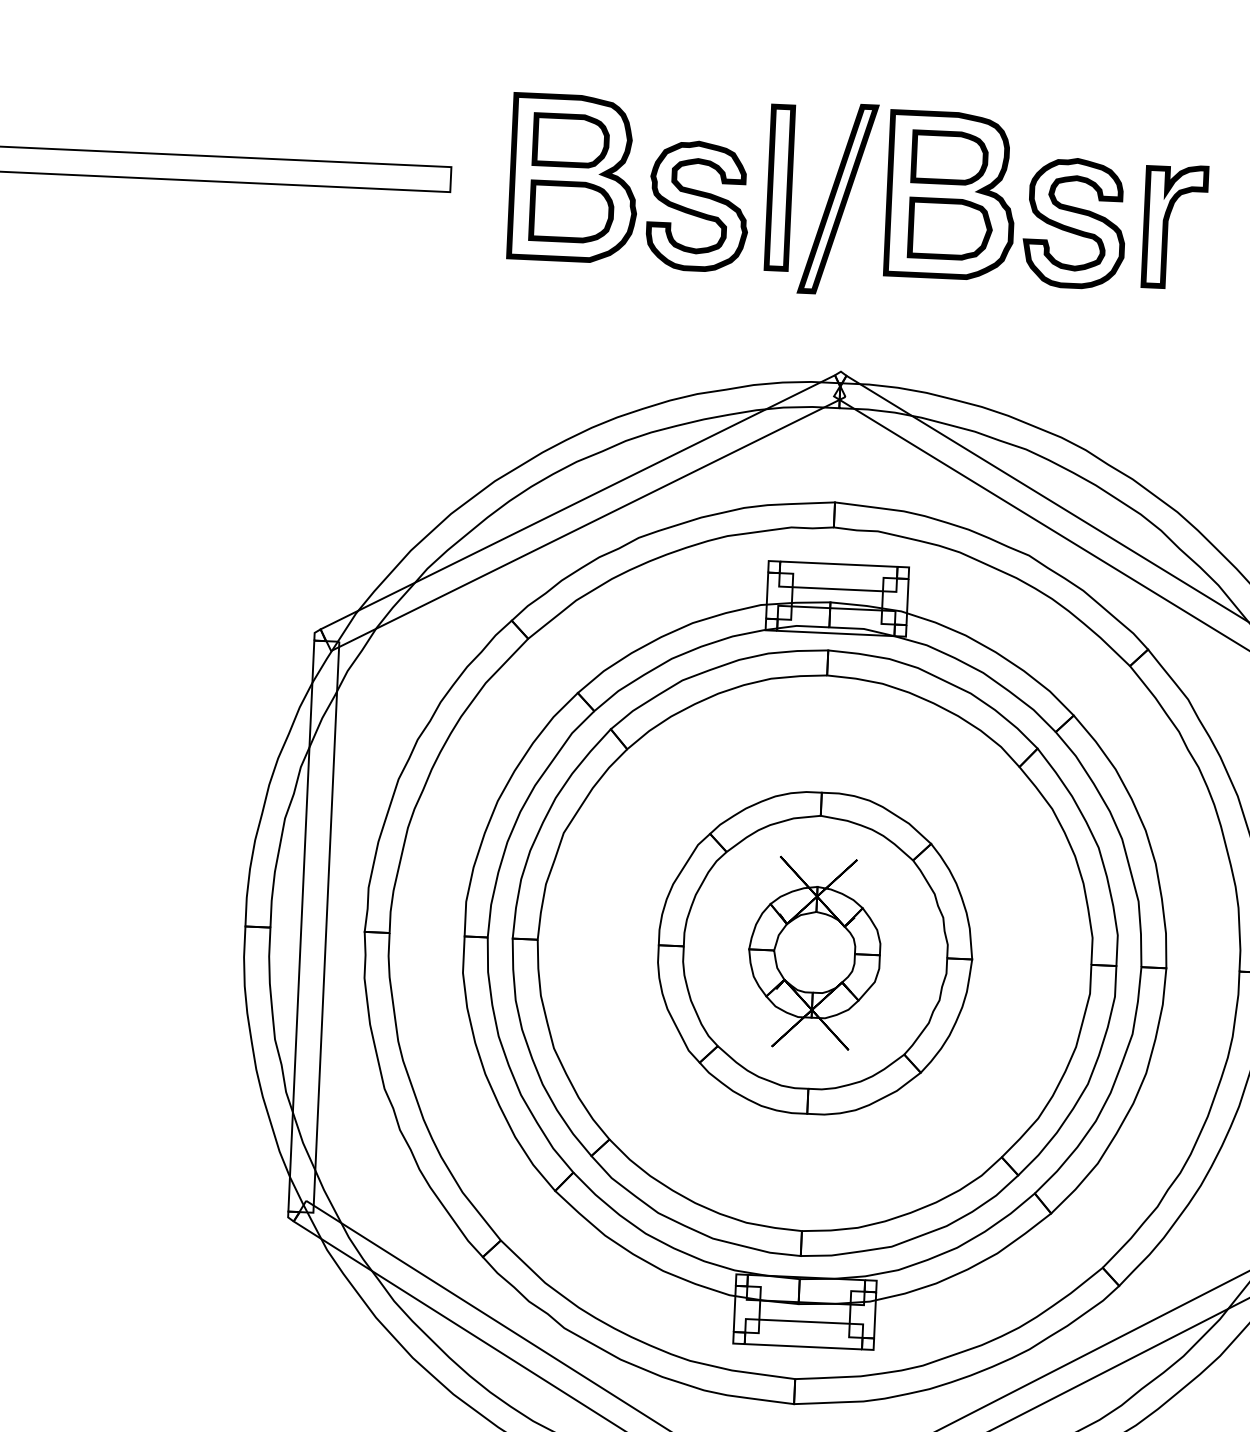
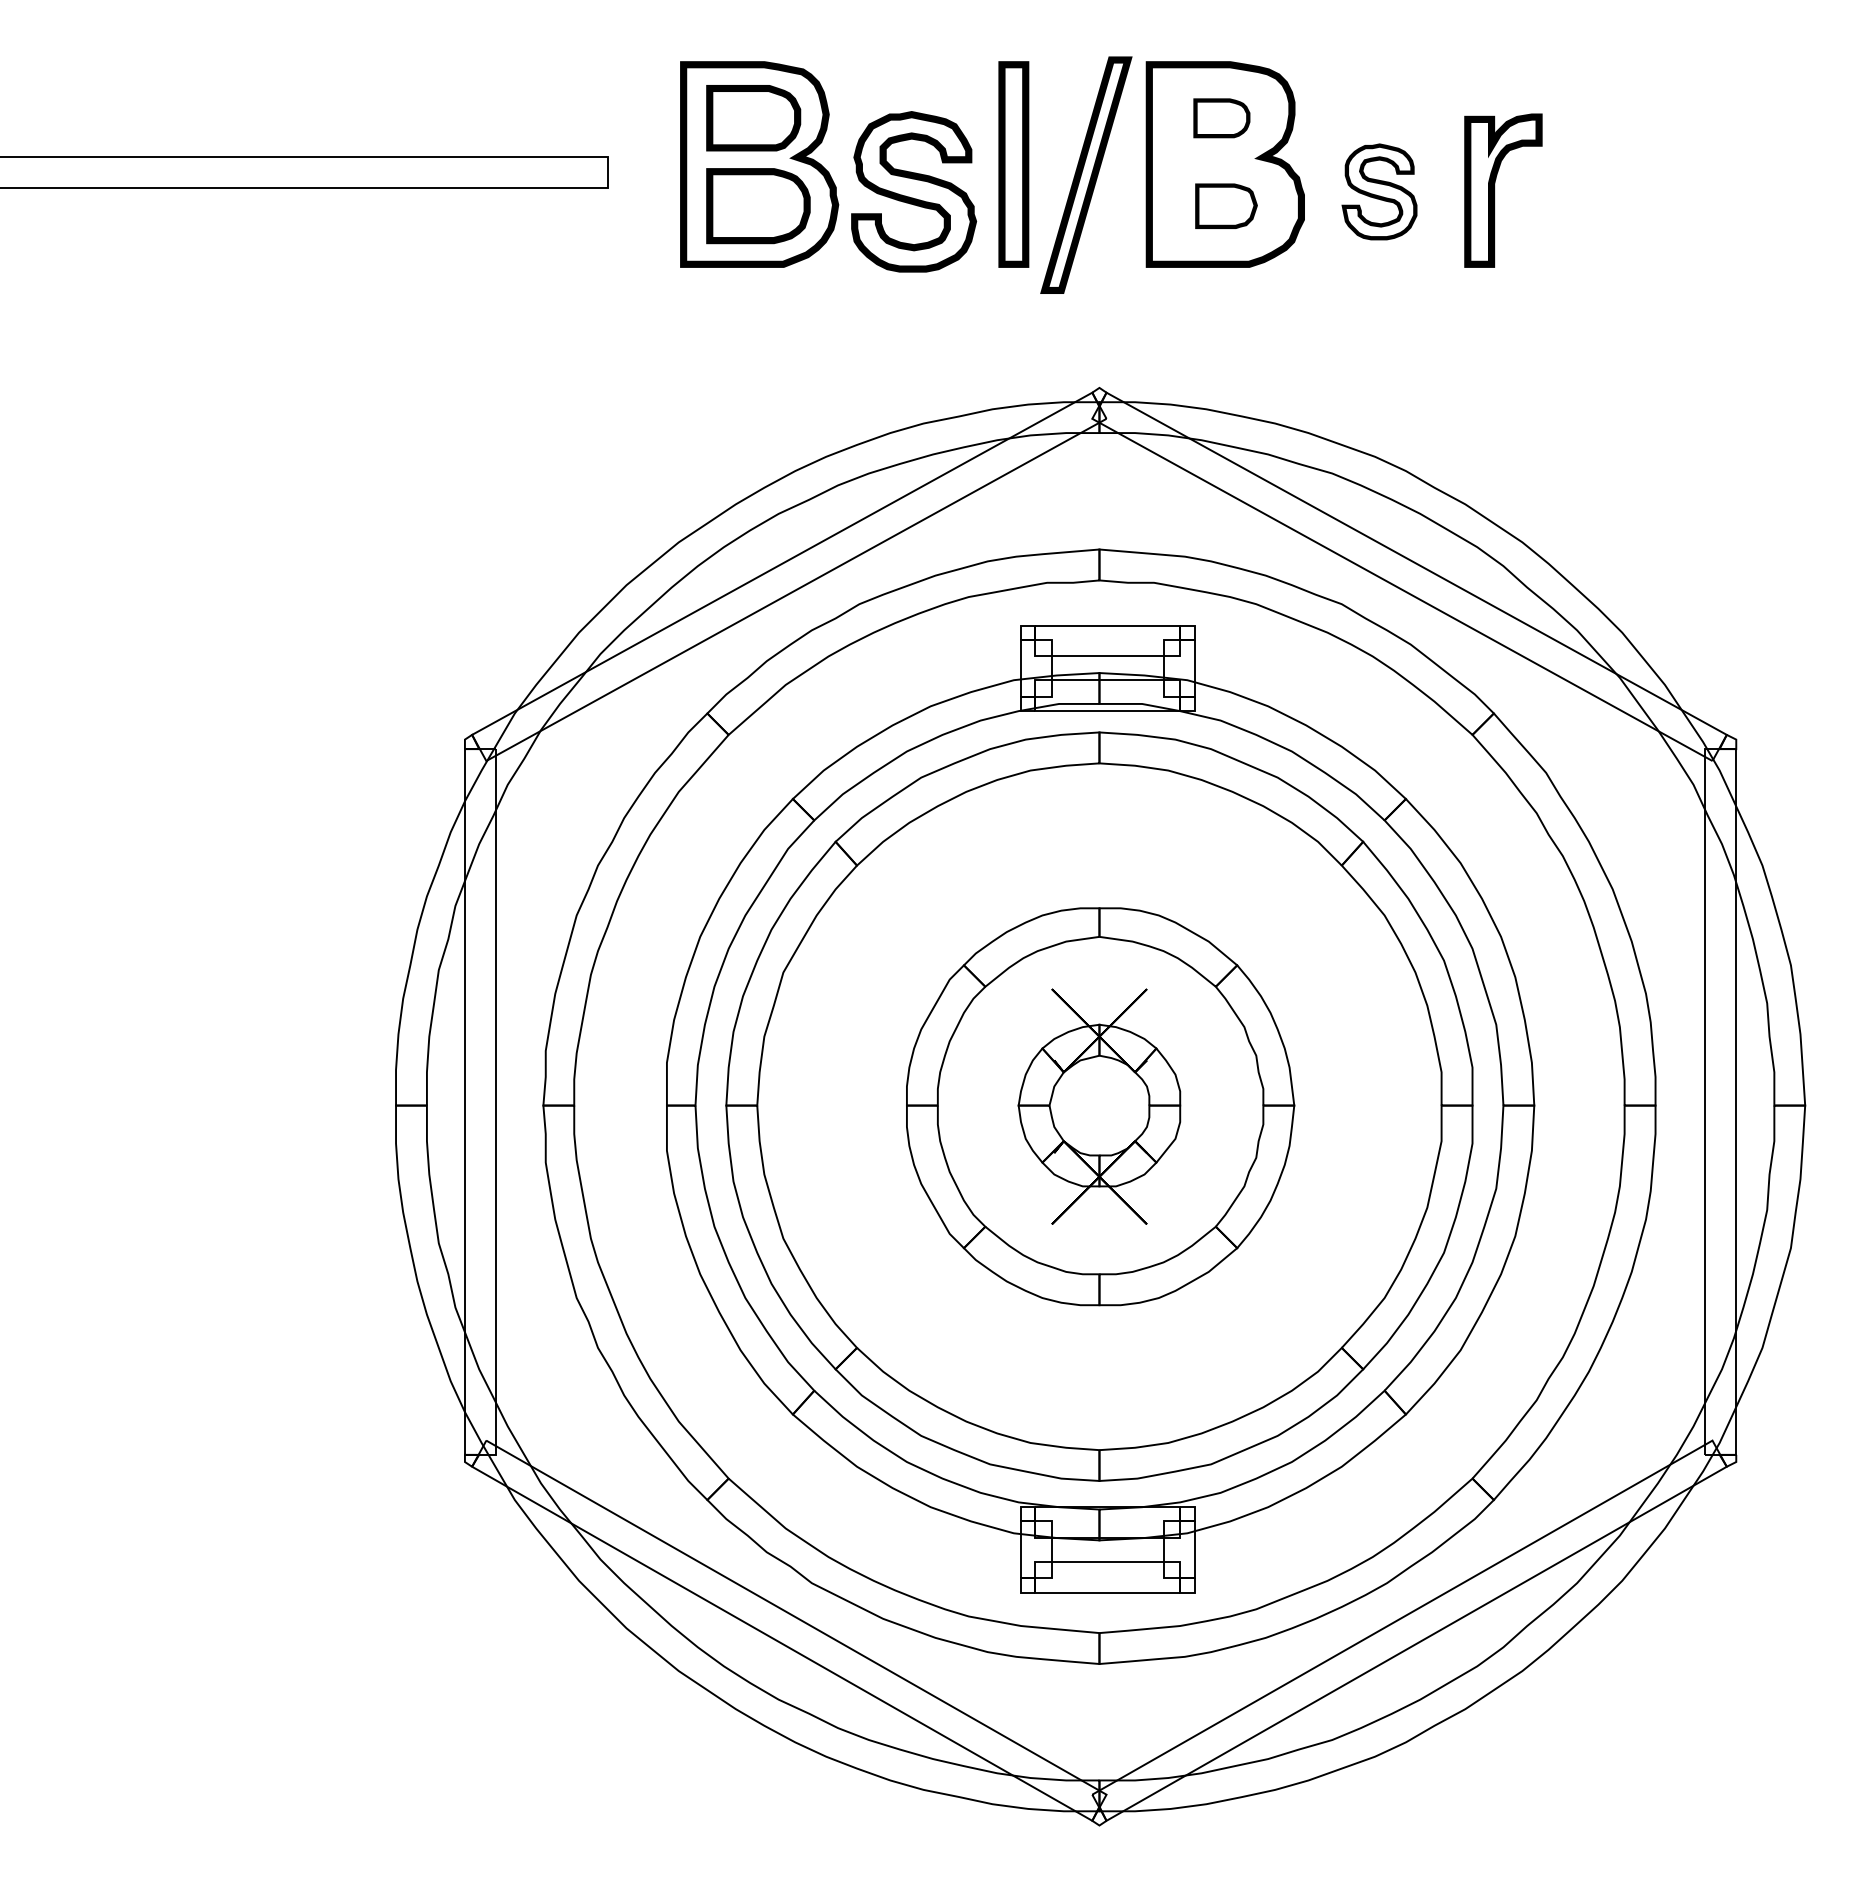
part: (949, 158) -> (1221, 118), size x0.6
part: (1074, 223) -> (1379, 191), size x0.6
part: (950, 229) -> (1226, 206), size x0.6

